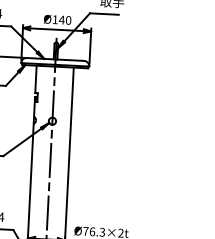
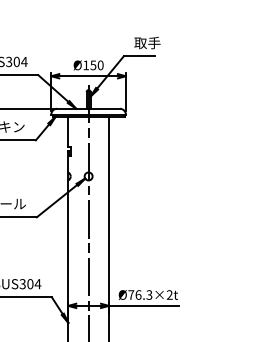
text: (62, 20) -> (93, 65), Ø140 -> Ø150

